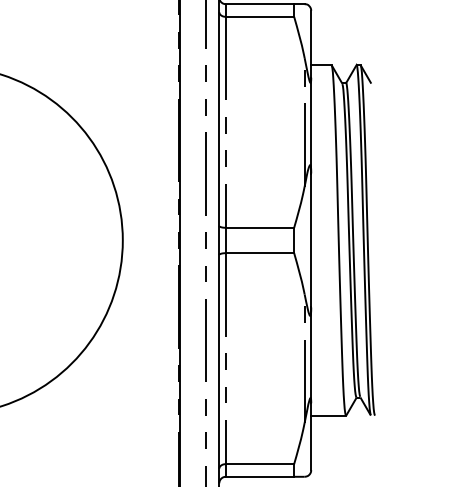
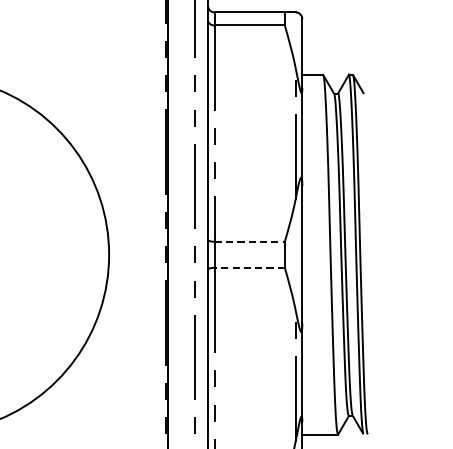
line: (260, 227) -> (250, 241), solid -> dashed
line: (259, 253) -> (249, 268), solid -> dashed

